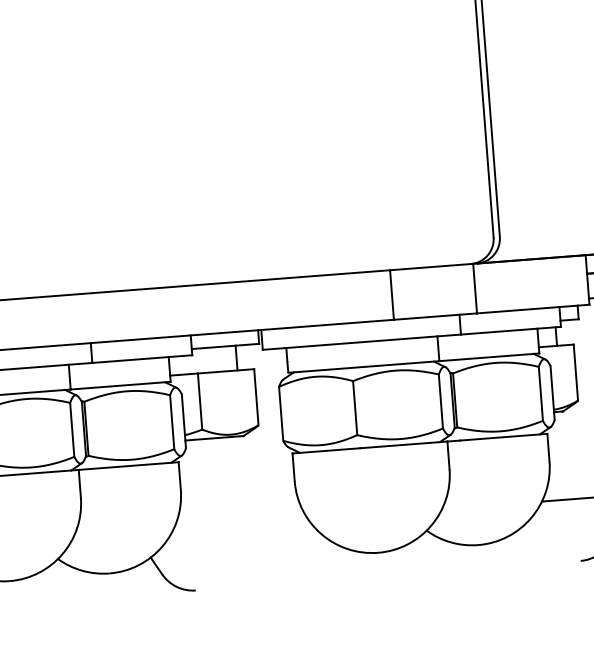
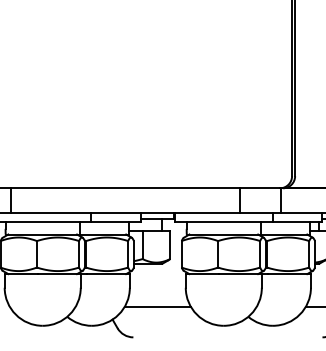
line: (240, 523) -> (157, 306), added

